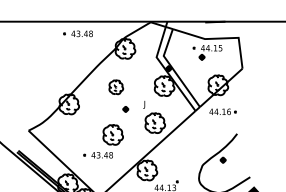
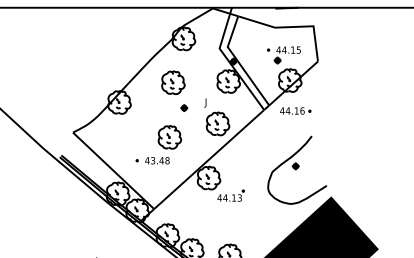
part: (77, 33) -> (129, 21), removed
part: (207, 52) -> (283, 55), moved
part: (116, 86) -> (173, 82), size x1.43

